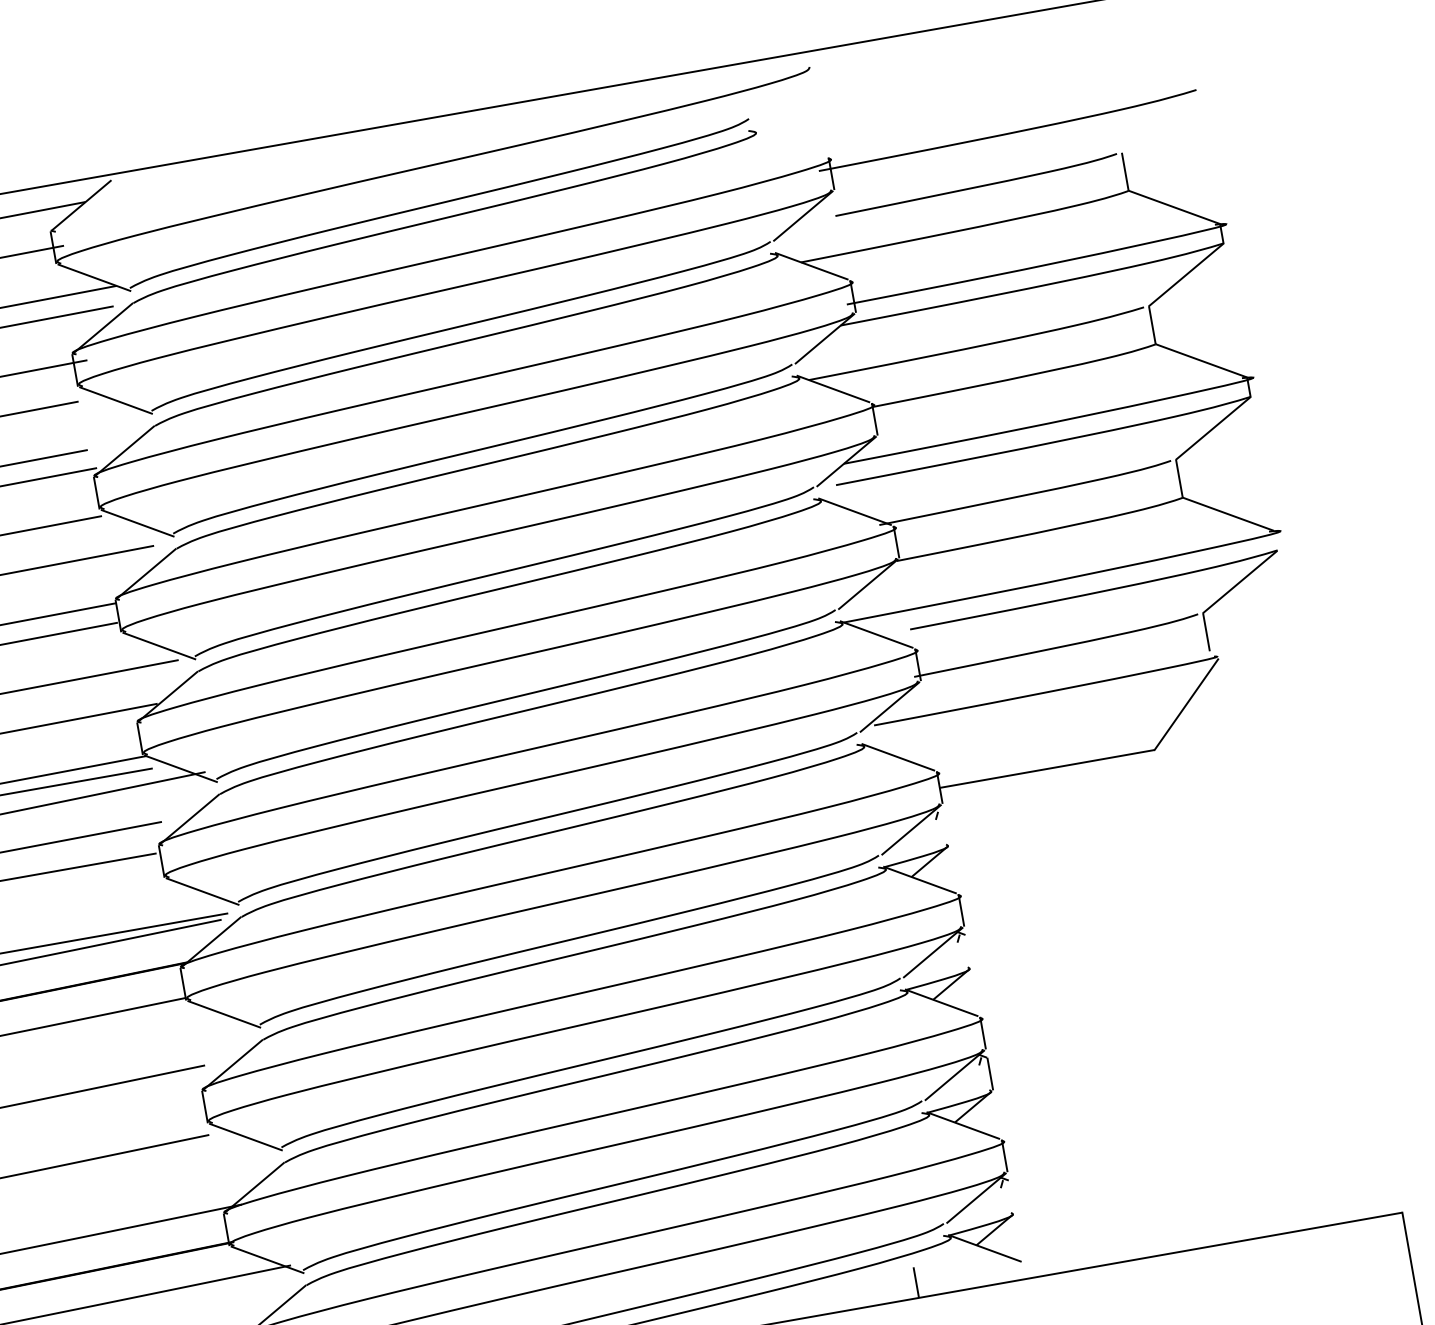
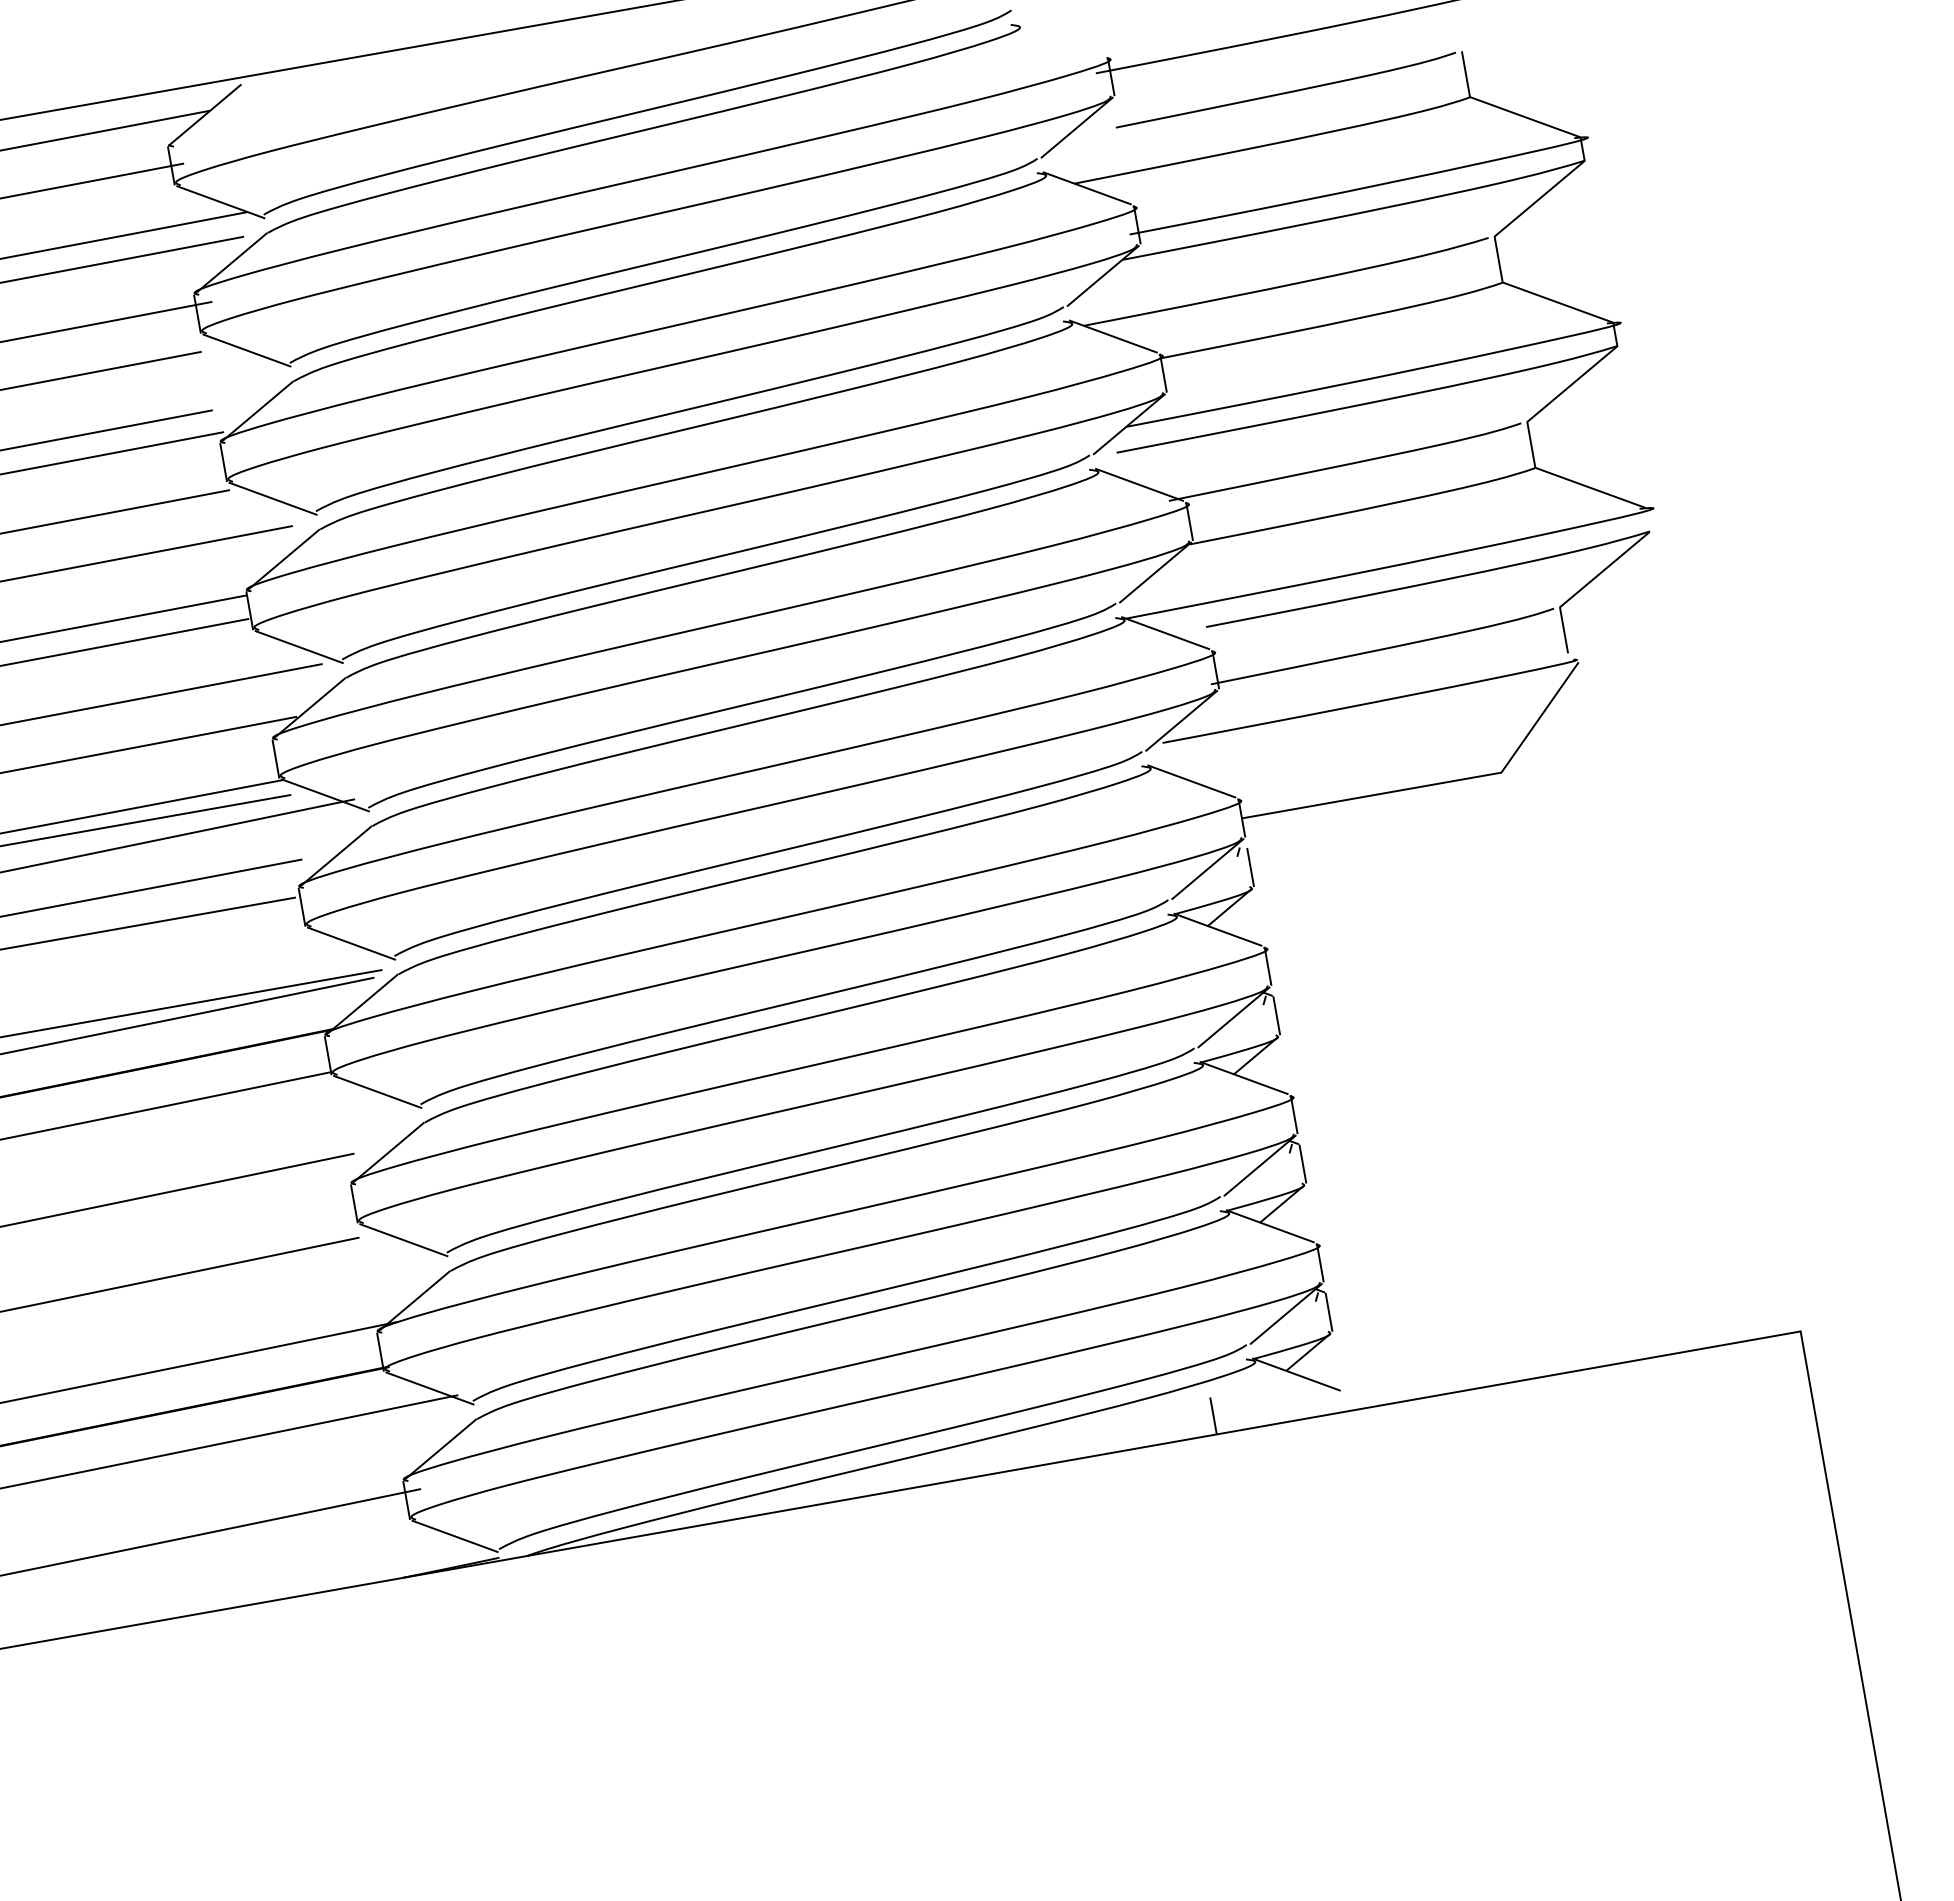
line: (946, 828) -> (1250, 867), added
line: (968, 951) -> (1276, 1015), added
line: (1011, 1196) -> (1328, 1311), added

